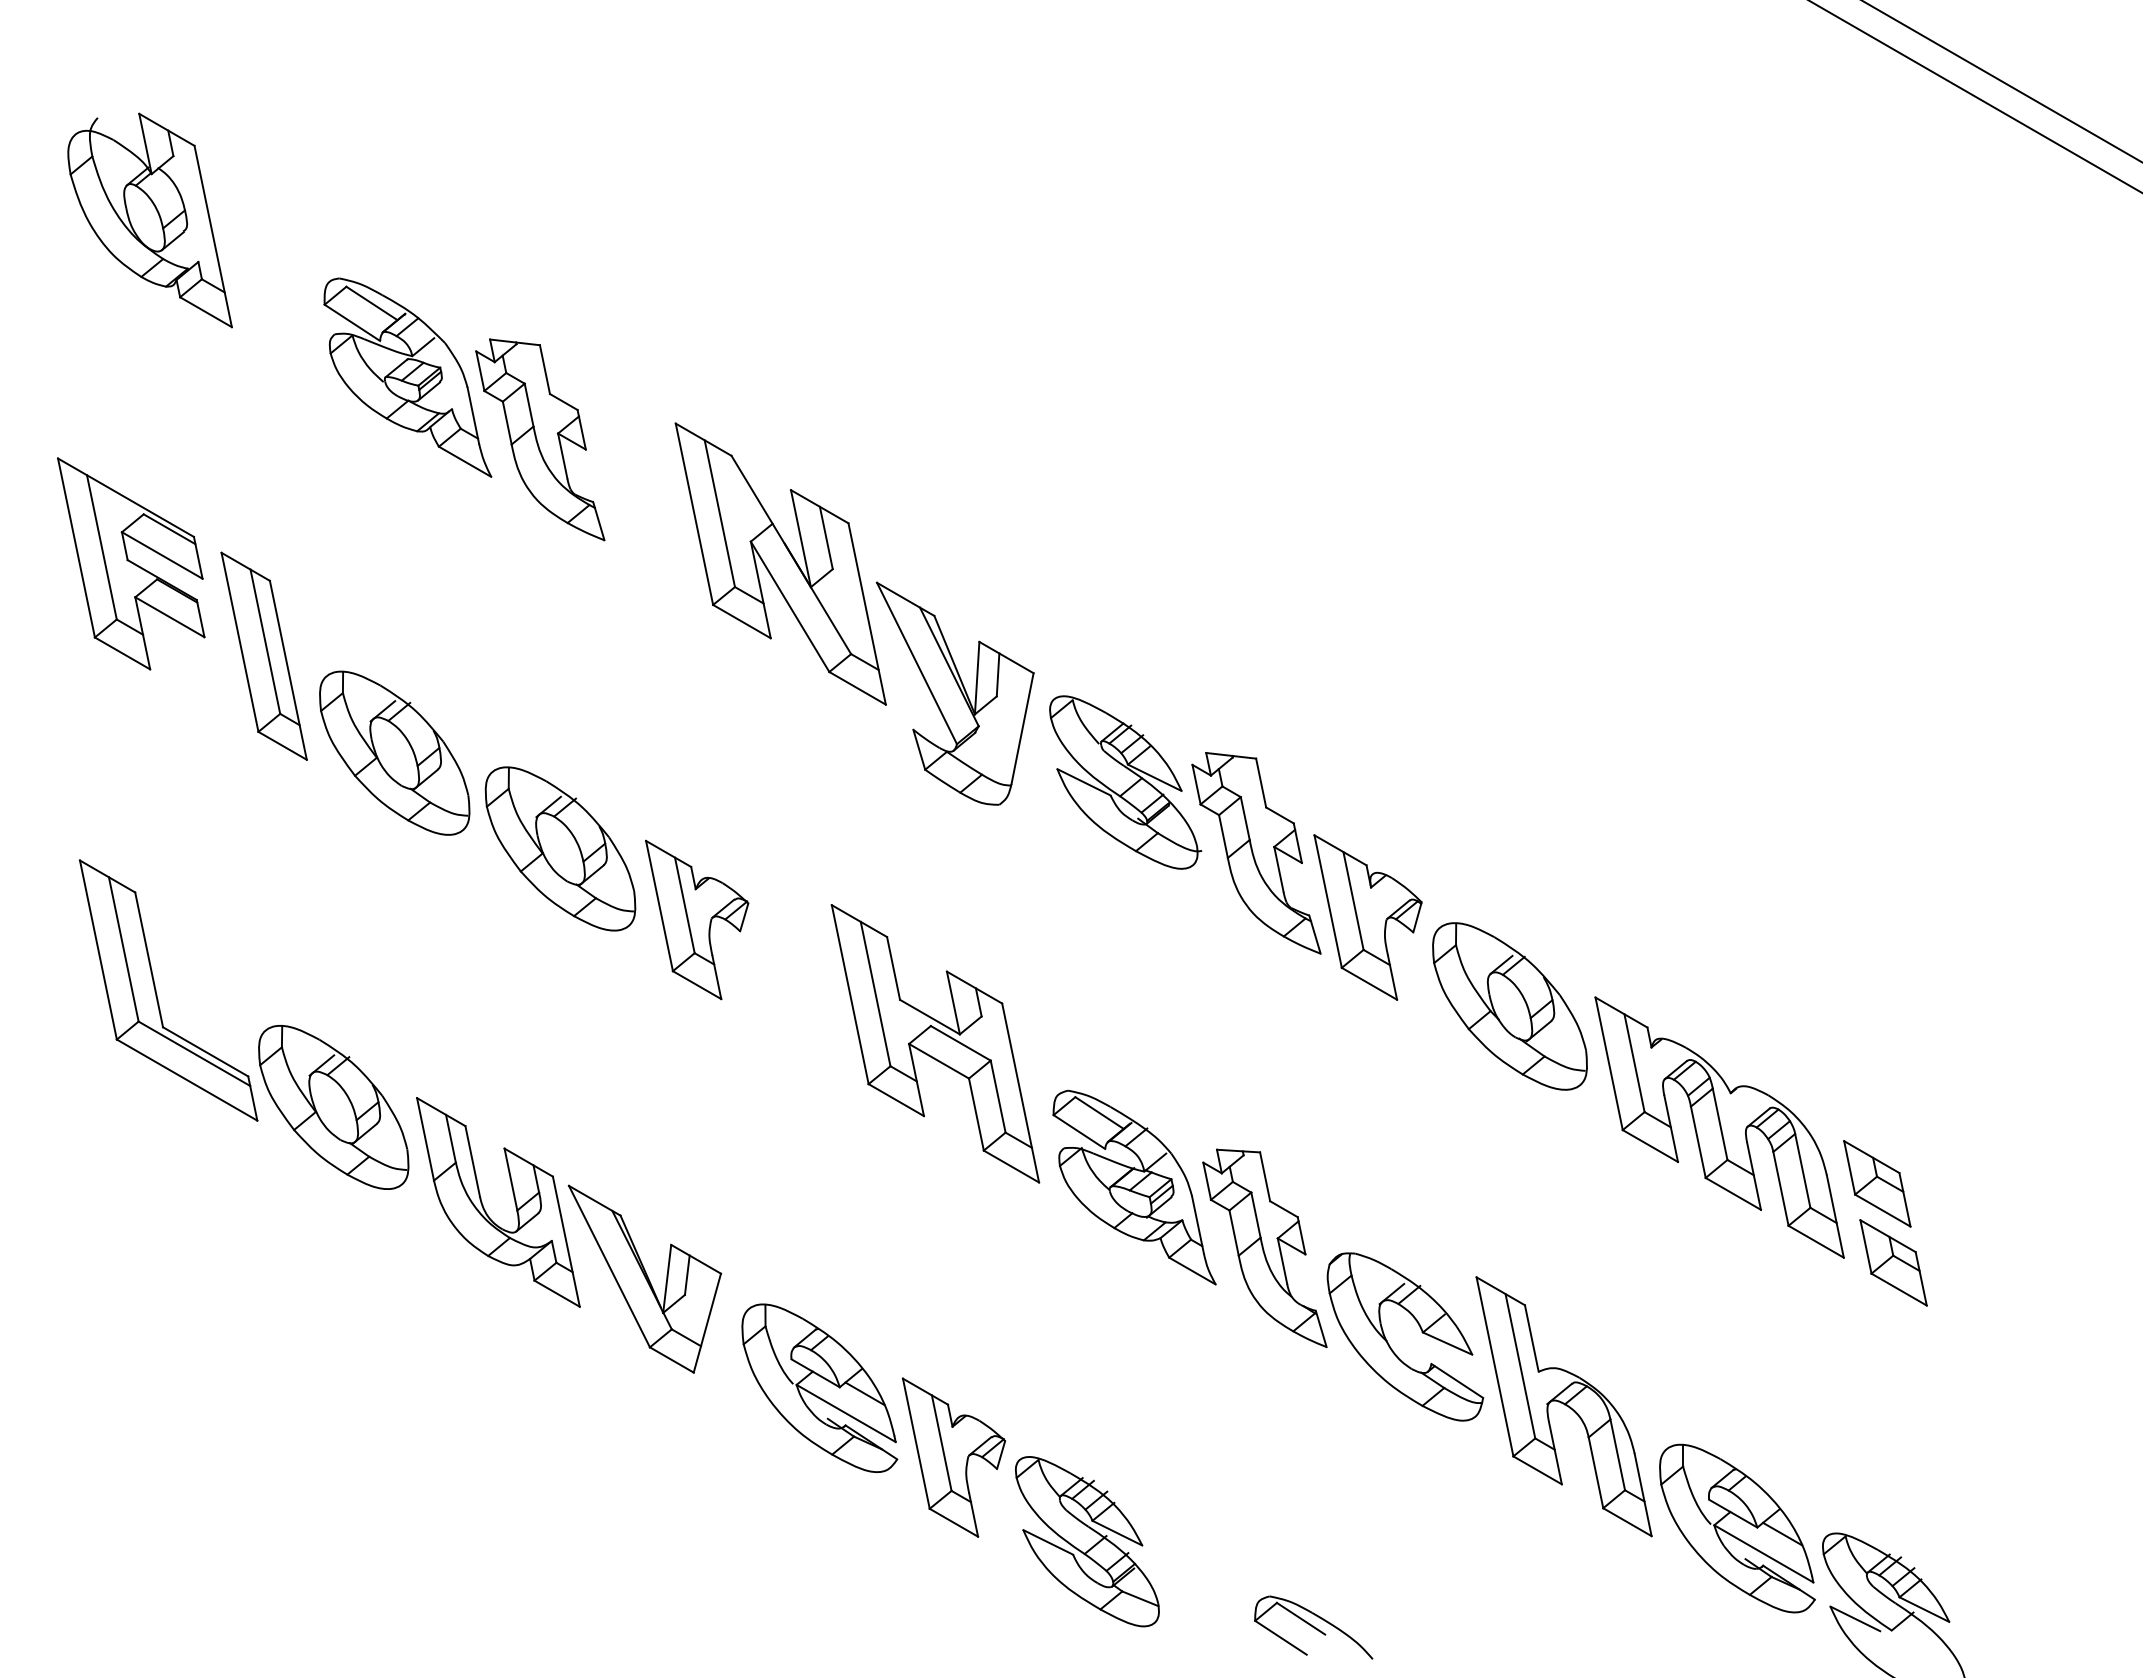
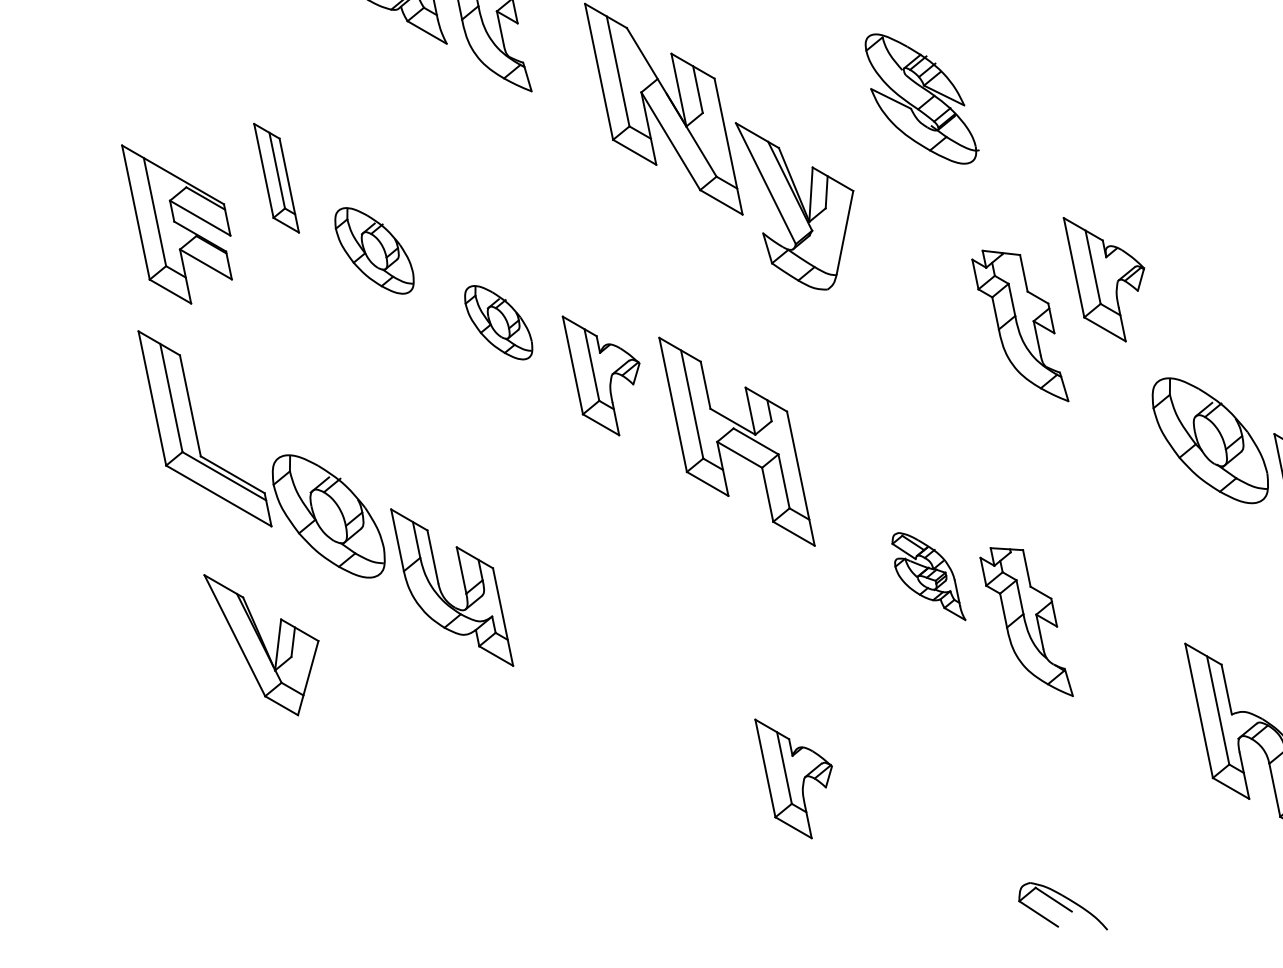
part: (131, 563) -> (177, 224), moved
part: (263, 655) -> (276, 177), size x0.7
part: (394, 752) -> (374, 250), size x0.7
part: (1125, 782) -> (922, 99), moved
part: (560, 848) -> (498, 322), size x0.6
part: (1367, 917) -> (1103, 279), moved
part: (935, 1043) -> (737, 441), moved
part: (1134, 1187) -> (928, 576), size x0.6
part: (644, 1278) -> (261, 644), moved
part: (1421, 1332) -> (1144, 685), removed
part: (819, 1388) -> (692, 727), removed
part: (1087, 1541) -> (893, 841), removed

